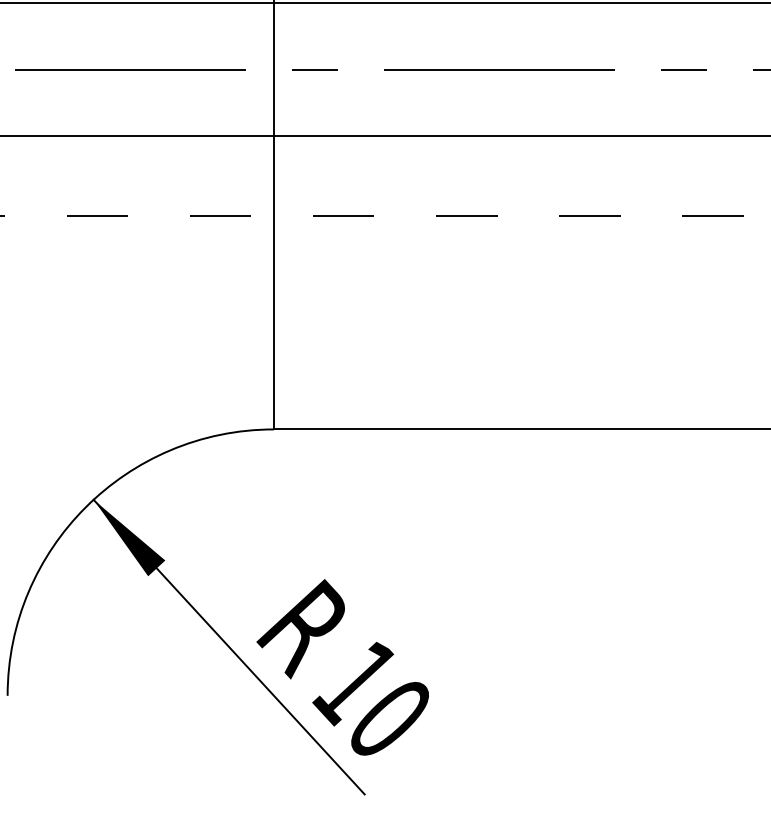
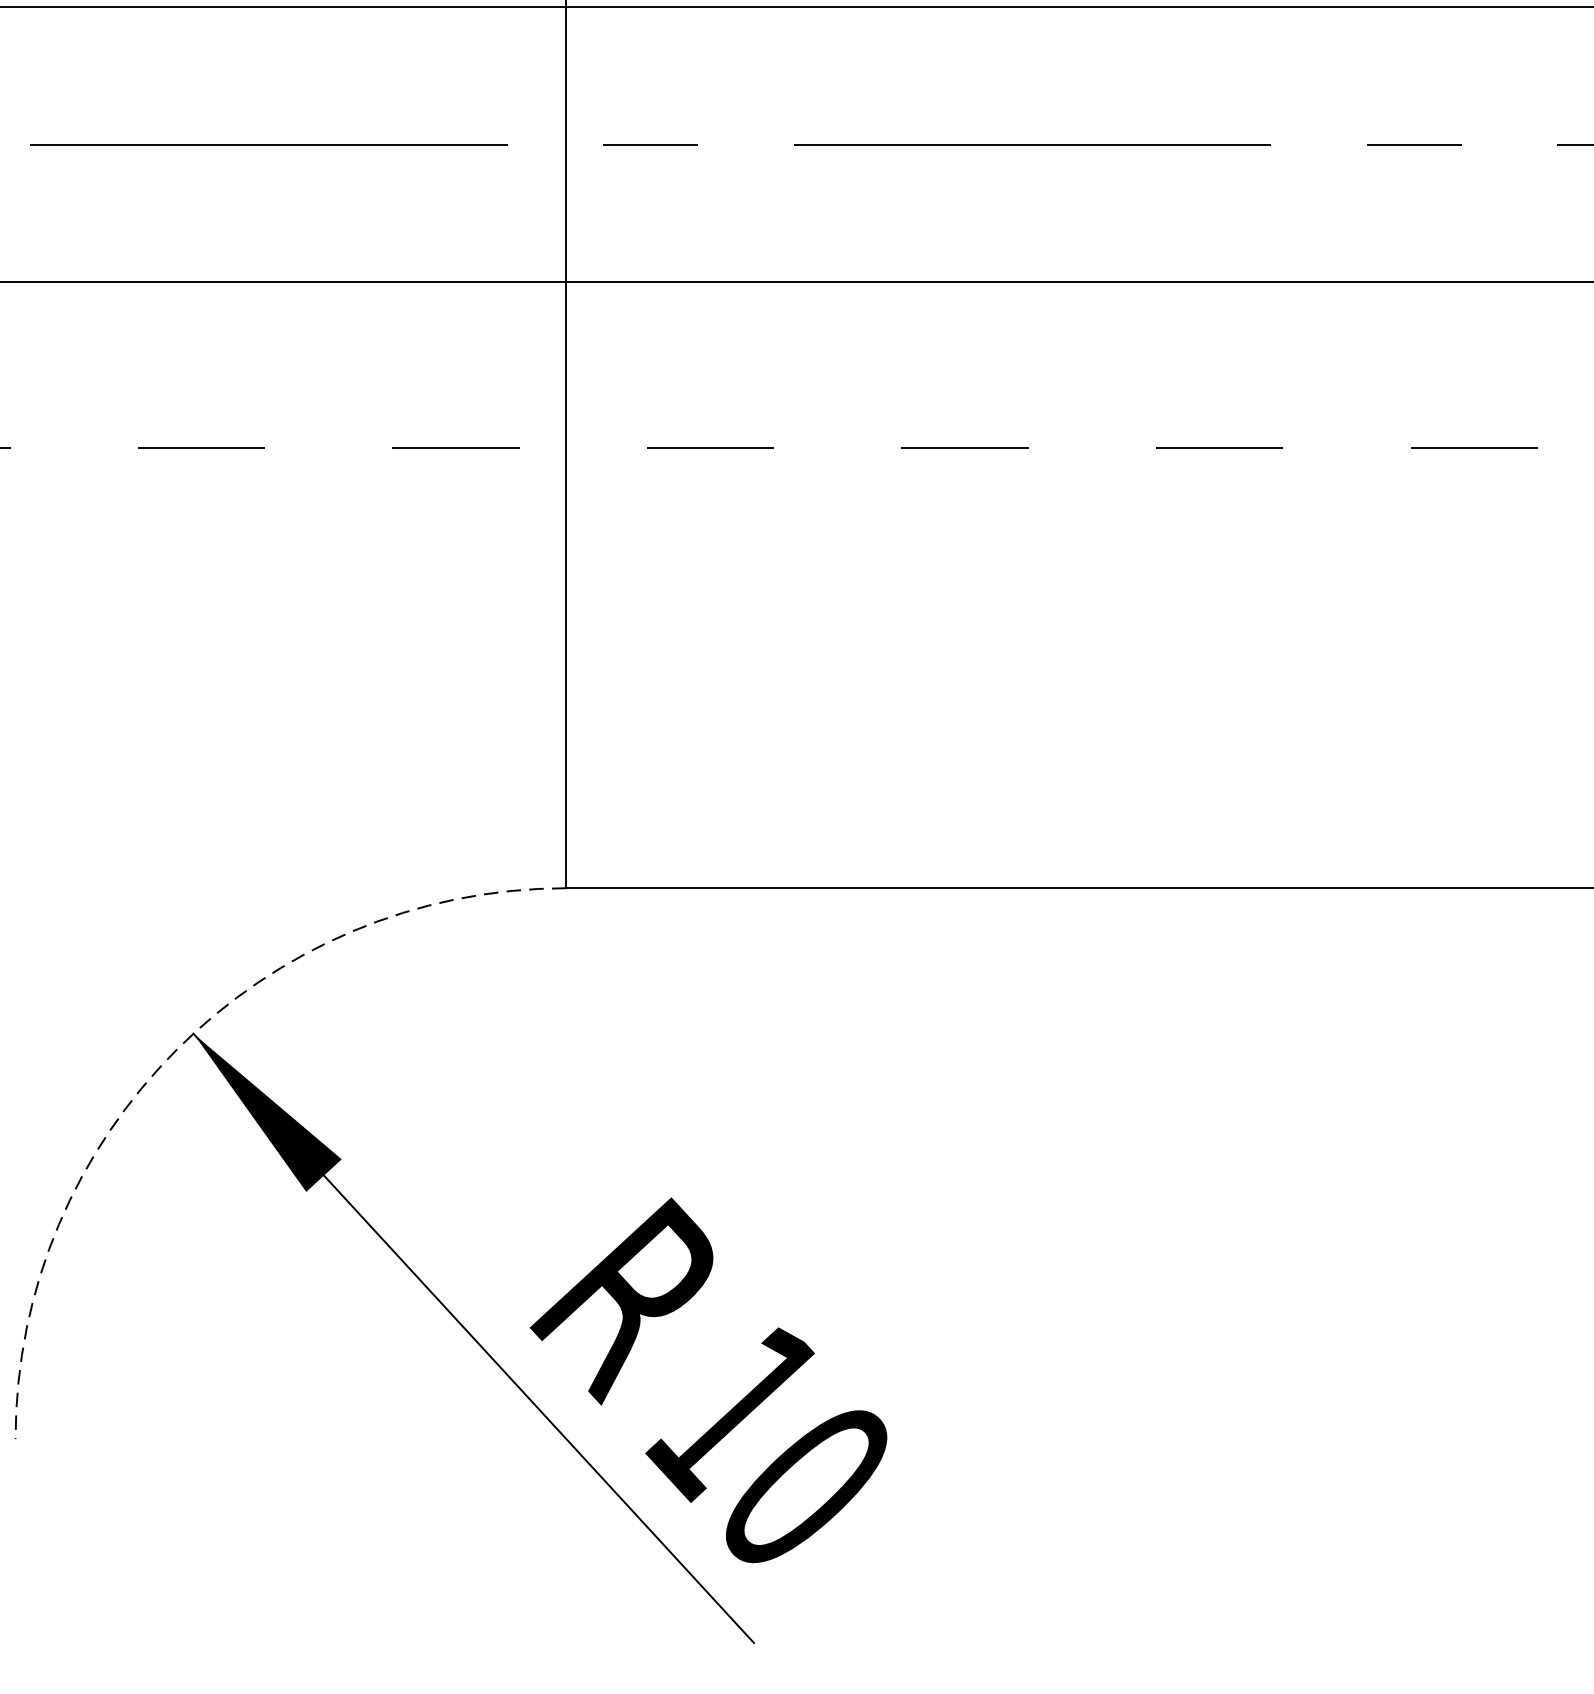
arc: (85, 507) -> (176, 1049), solid -> dashed

